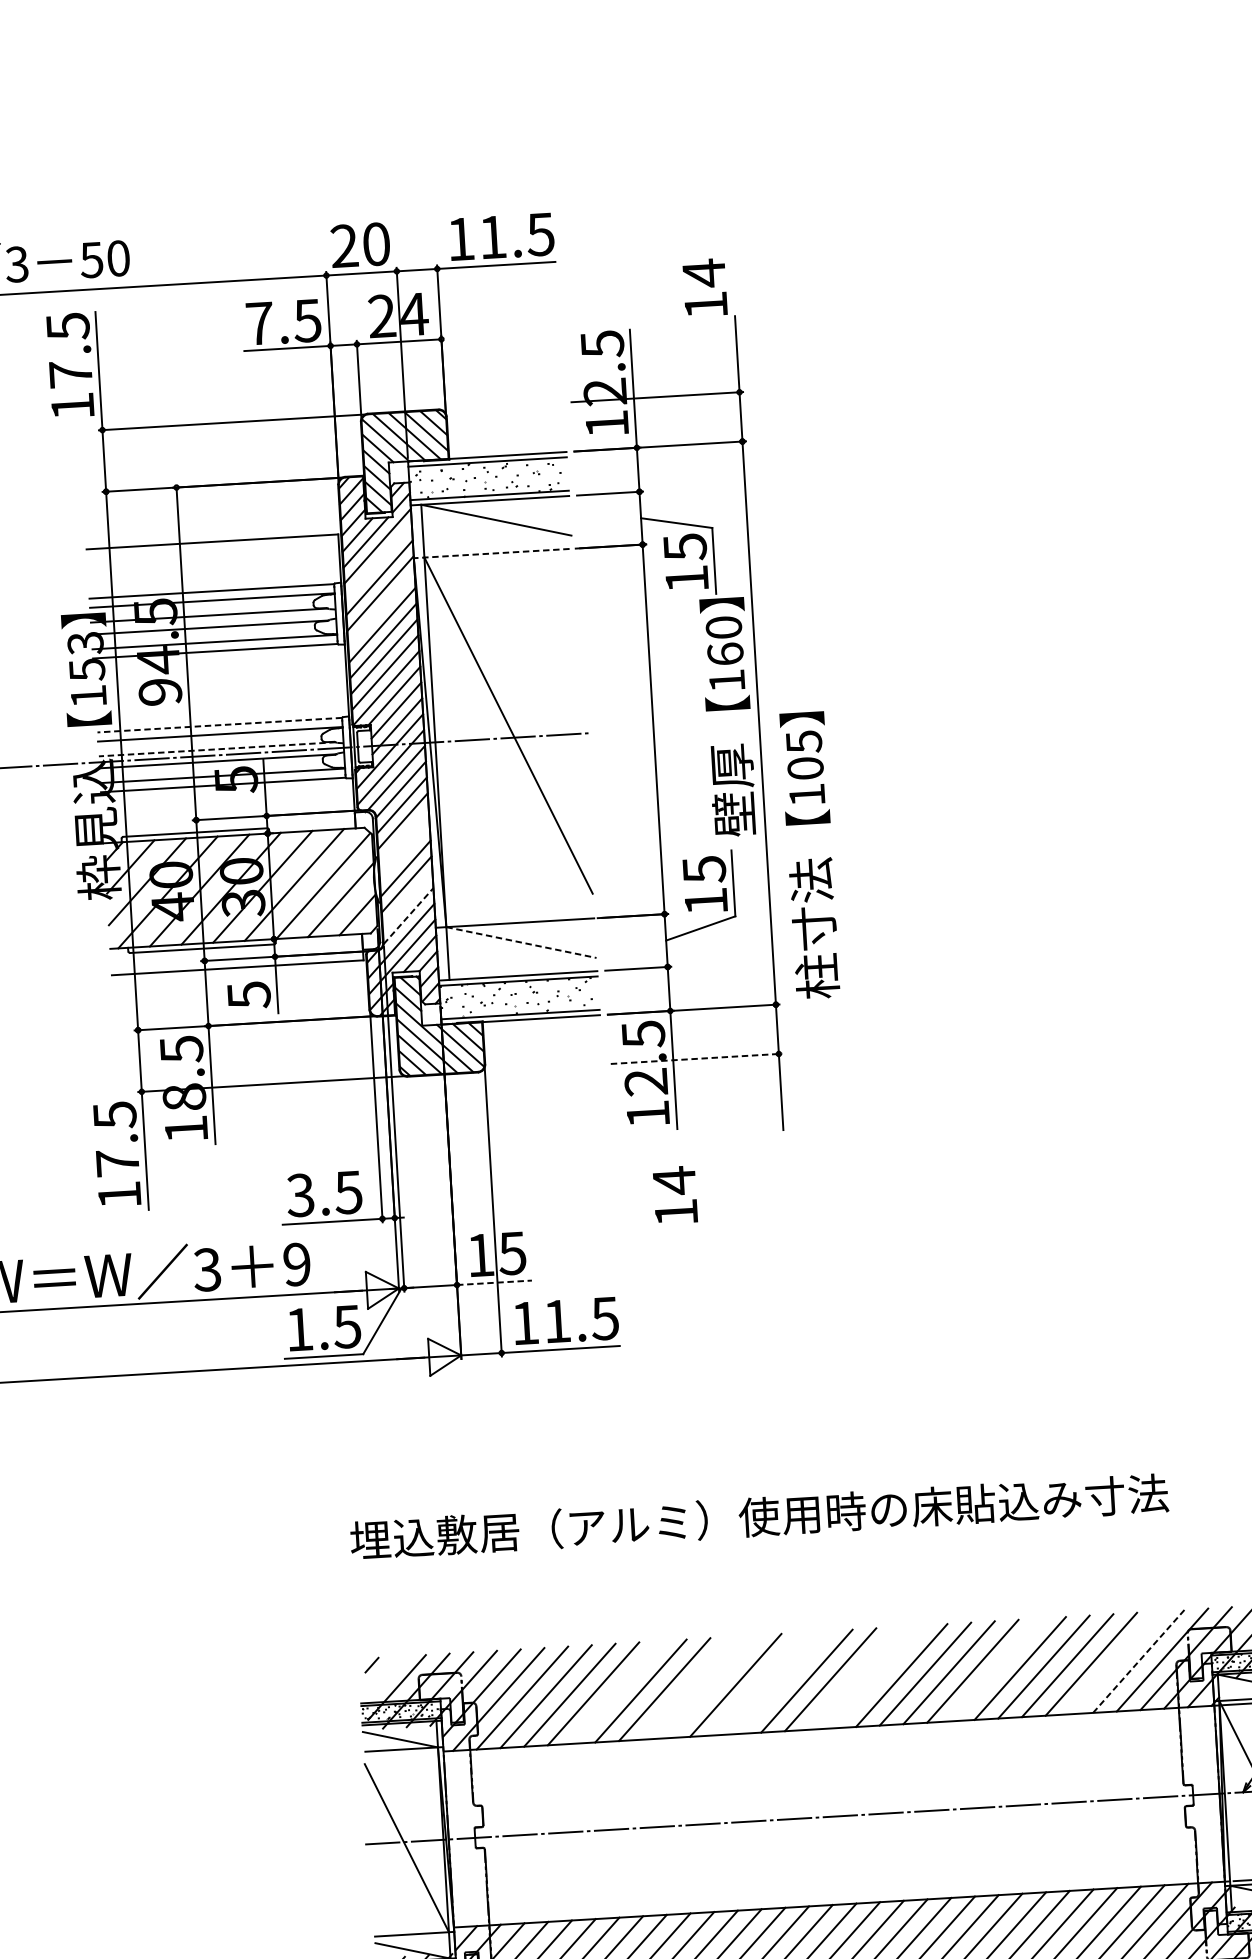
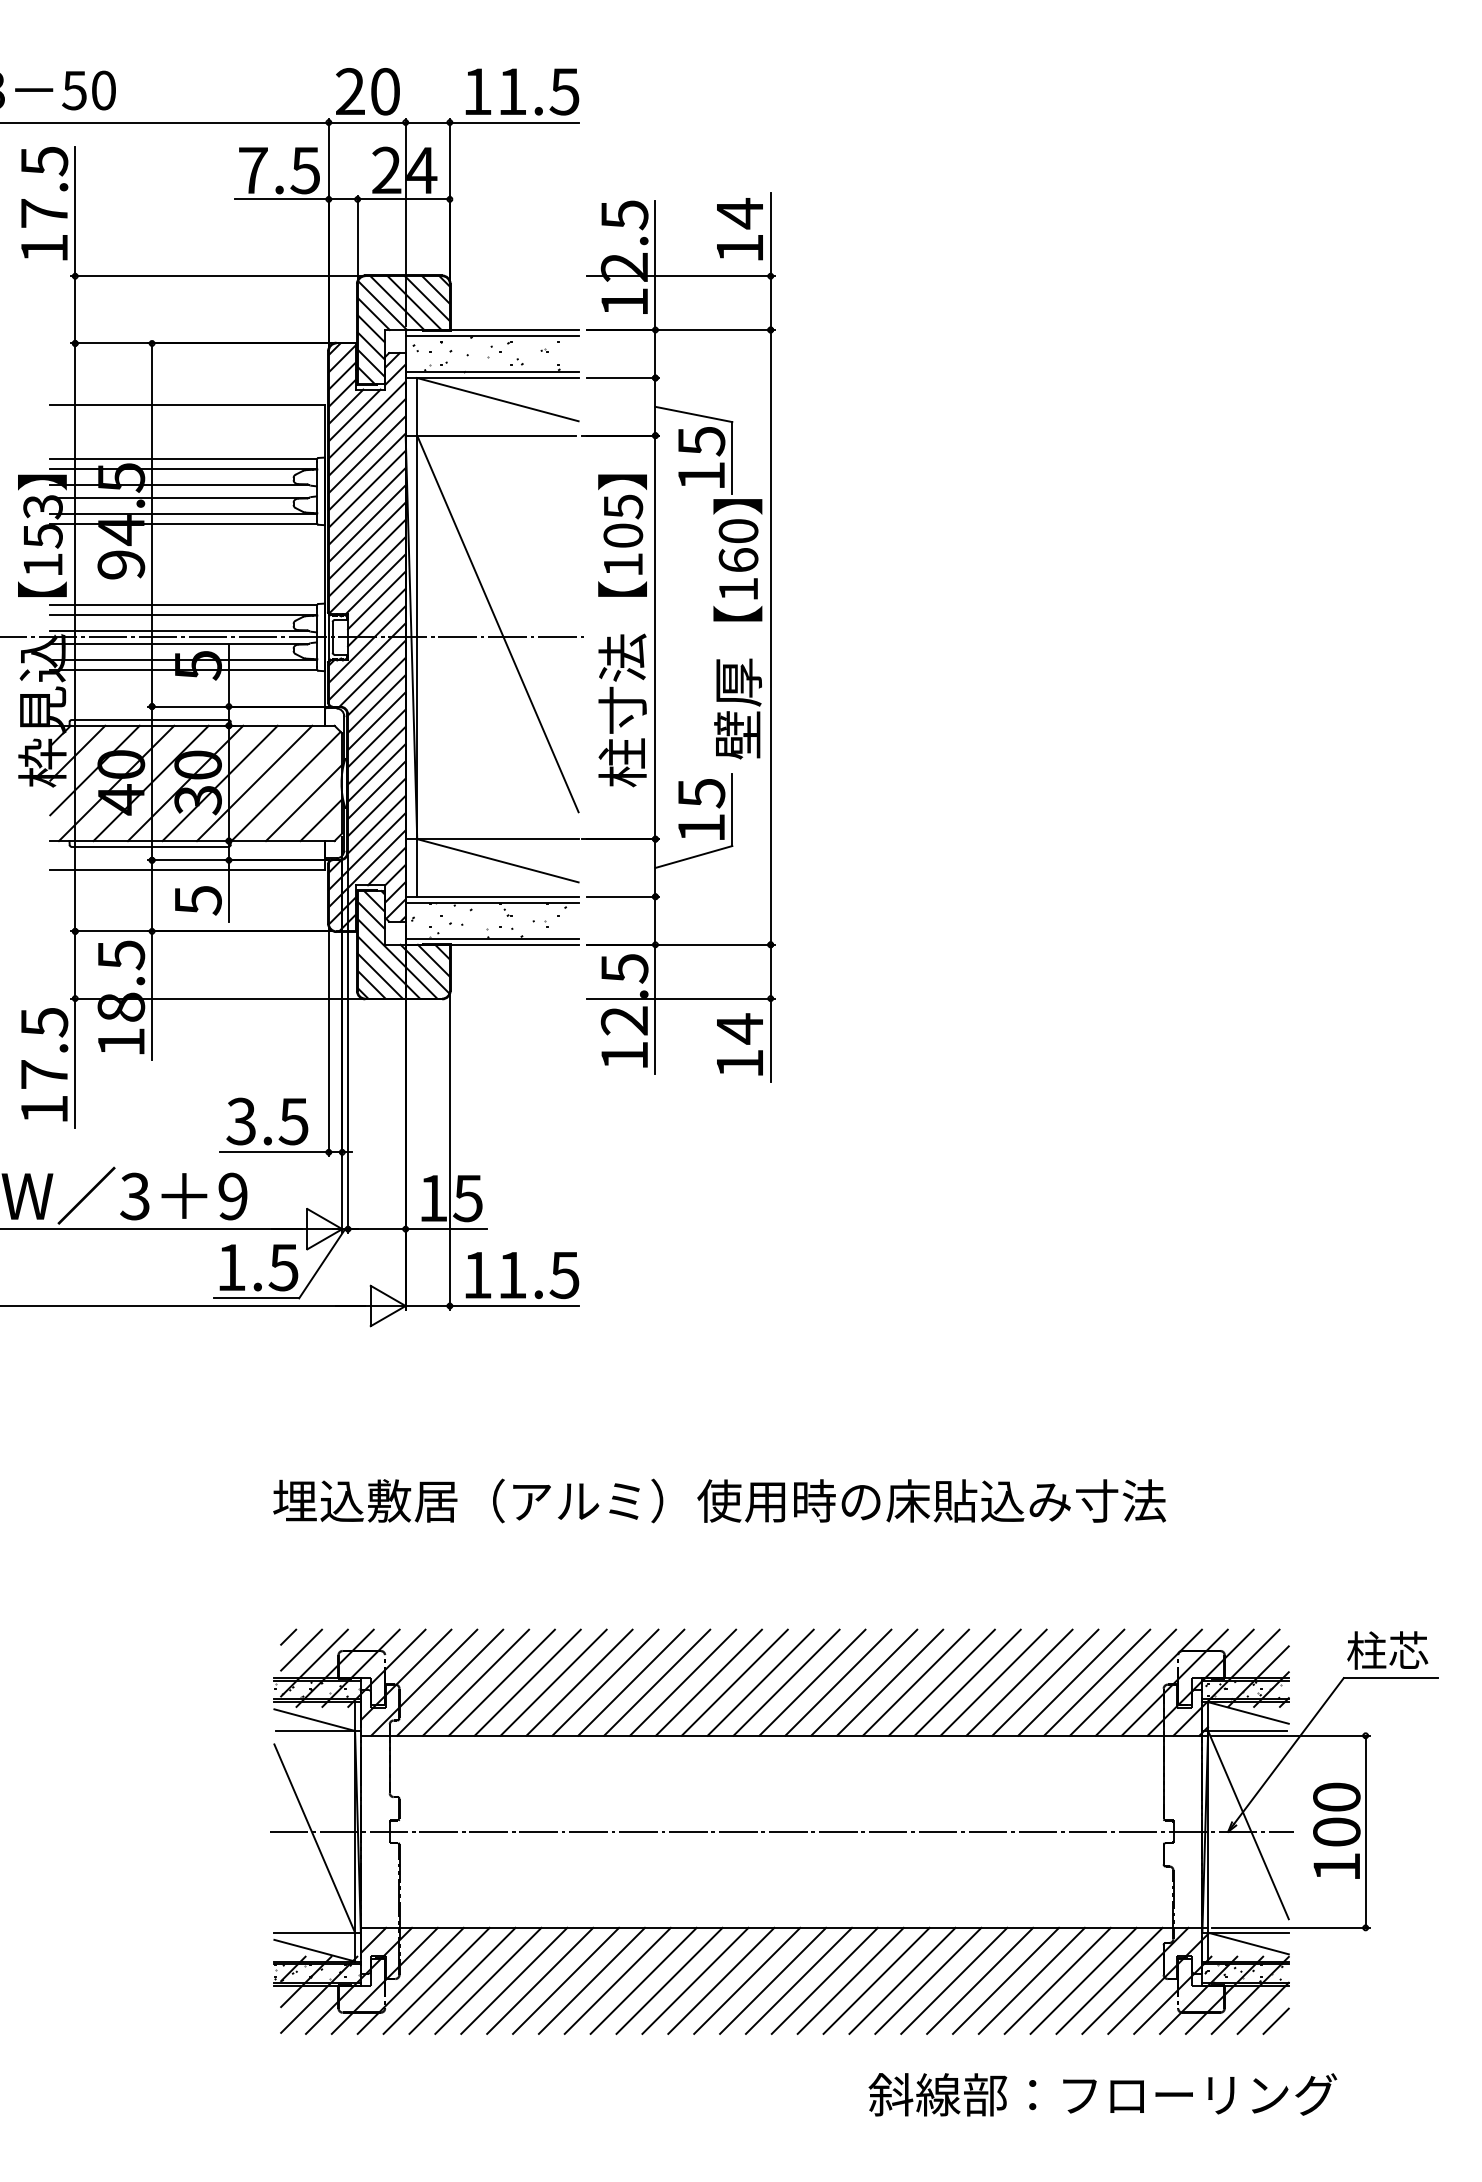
text: (704, 287) -> (739, 229), moved
line: (491, 553) -> (490, 435), dashed -> solid
line: (378, 562) -> (366, 437), added
line: (380, 608) -> (366, 488), added
line: (219, 724) -> (183, 604), dashed -> solid
line: (217, 748) -> (179, 630), dashed -> solid
line: (403, 837) -> (376, 738), added
line: (404, 852) -> (376, 755), added
text: (810, 855) -> (622, 630), moved
line: (407, 900) -> (376, 807), added
line: (408, 915) -> (376, 824), dashed -> solid
line: (521, 942) -> (497, 860), dashed -> solid
line: (696, 1058) -> (680, 998), dashed -> solid
text: (674, 1195) -> (739, 1044), moved
line: (494, 1283) -> (446, 1229), dashed -> solid
line: (1139, 1661) -> (1123, 1682), dashed -> solid
line: (1115, 1662) -> (1097, 1682), added
line: (996, 1669) -> (967, 1682), added
line: (384, 1675) -> (301, 1649), added
line: (878, 1676) -> (838, 1682), added
line: (854, 1678) -> (812, 1682), added
line: (782, 1682) -> (734, 1682), added
line: (759, 1683) -> (708, 1682), added
line: (712, 1686) -> (657, 1682), added
line: (688, 1687) -> (631, 1682), added
line: (617, 1692) -> (553, 1682), added

